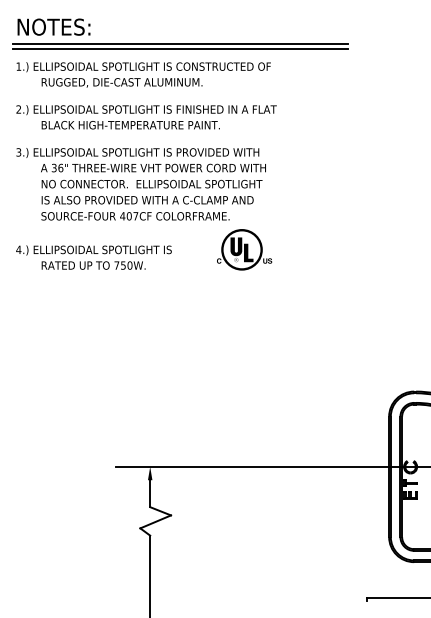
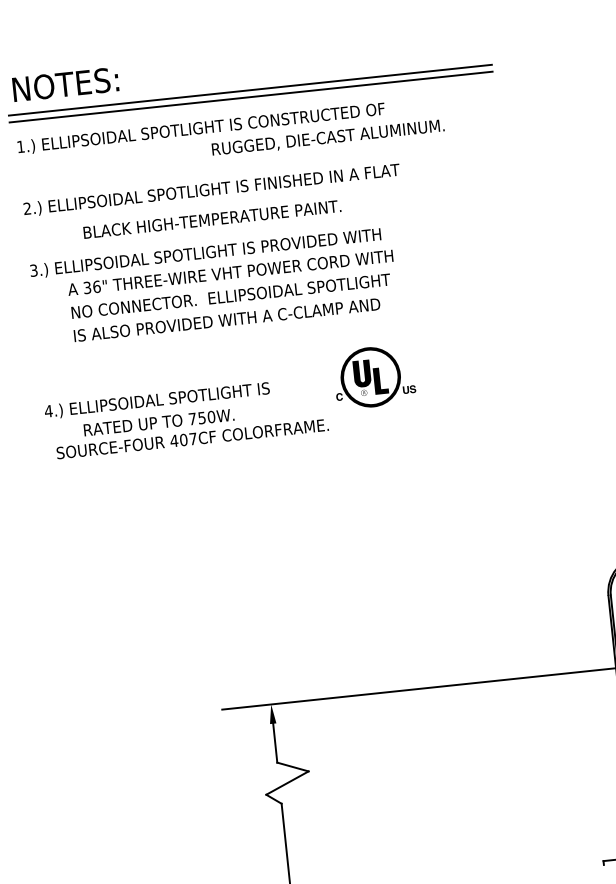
text: (121, 82) -> (327, 137), moved
text: (130, 125) -> (211, 219), moved
text: (135, 216) -> (192, 439), moved

